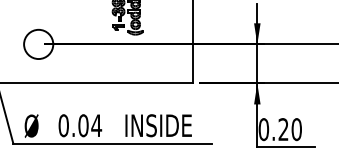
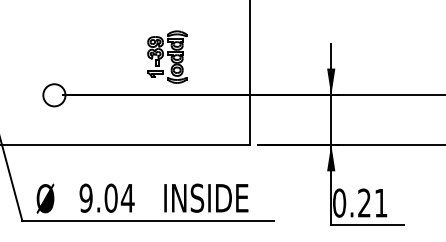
circle: (37, 43) -> (53, 94), size x0.6
text: (63, 125) -> (85, 197), 0.04 -> 9.04
text: (296, 129) -> (380, 202), 0.20 -> 0.21

